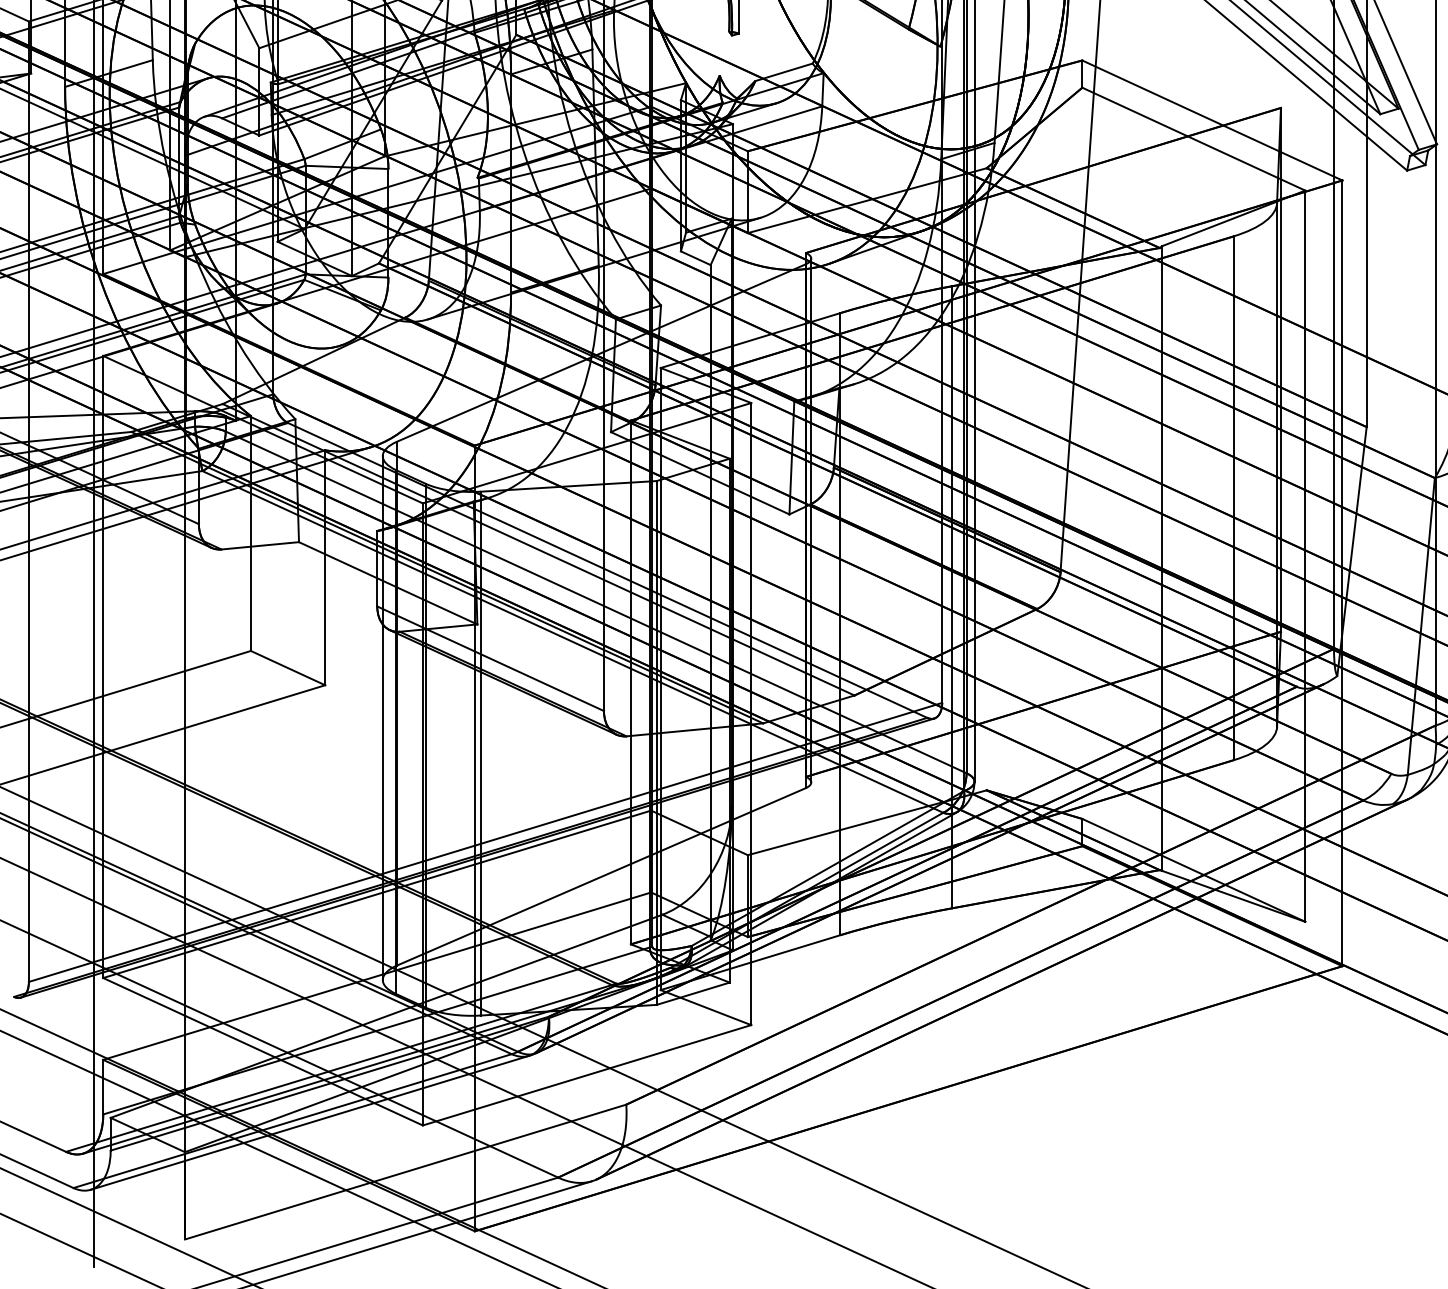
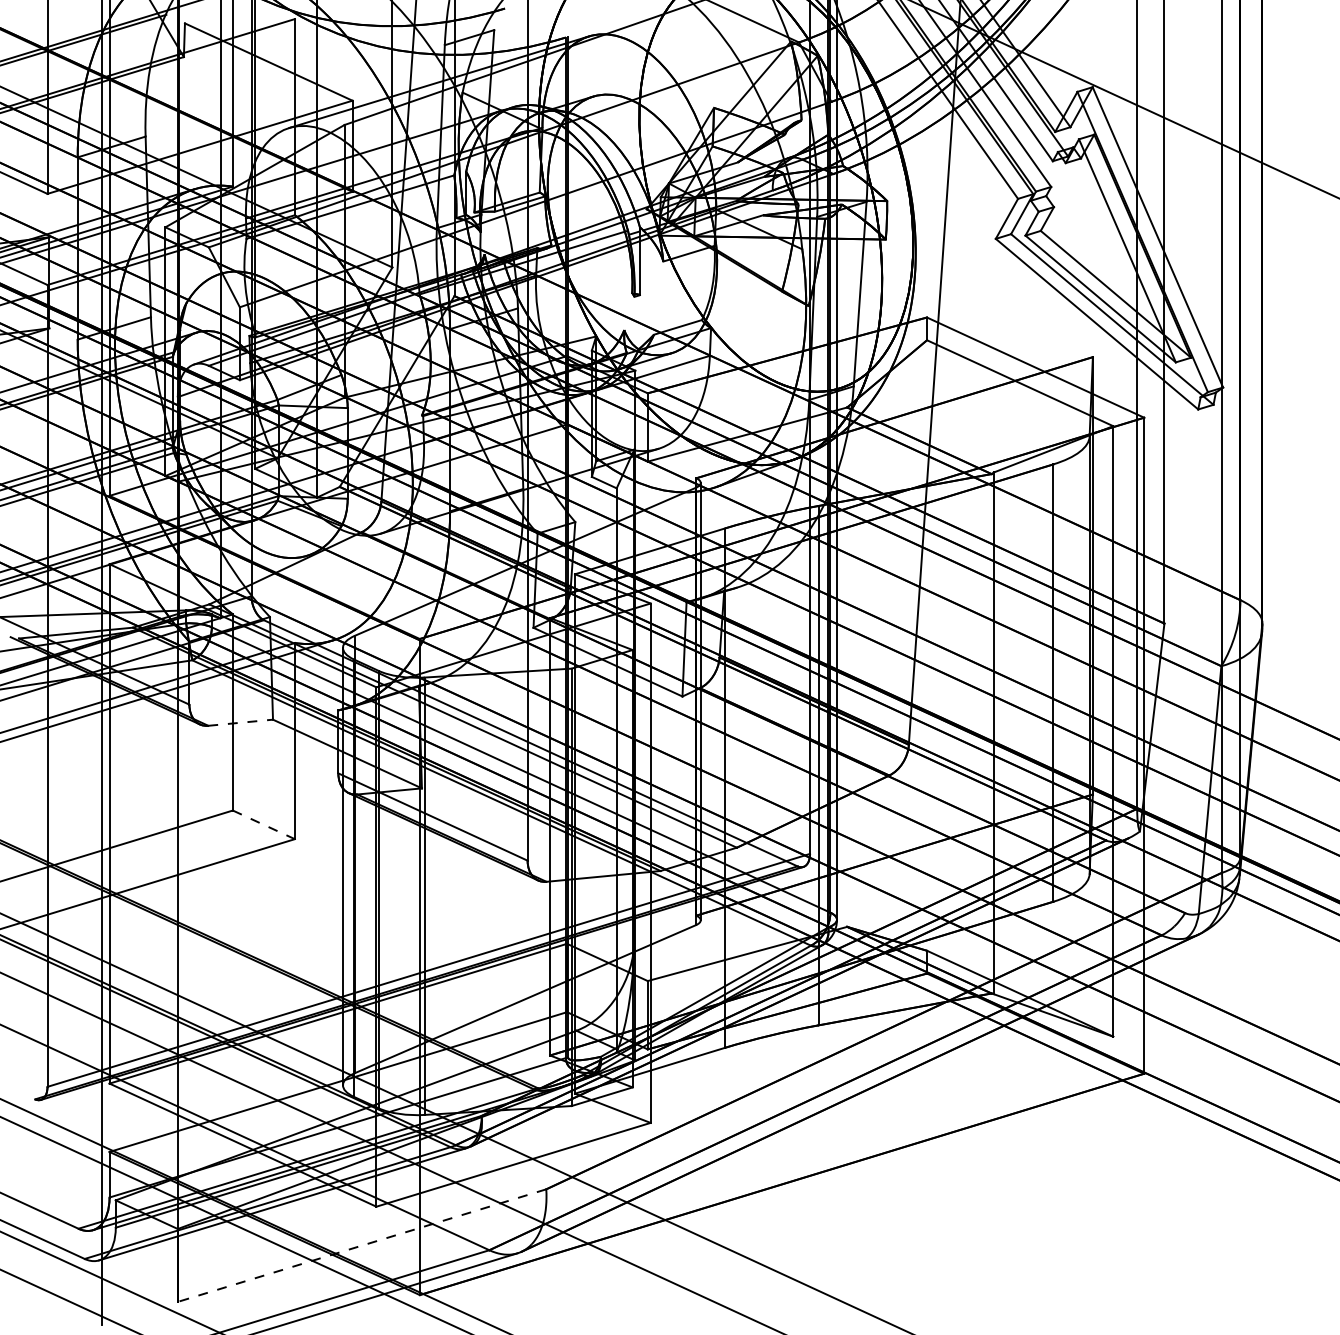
line: (261, 545) -> (241, 722), solid -> dashed
line: (288, 668) -> (264, 825), solid -> dashed
line: (406, 1171) -> (362, 1245), solid -> dashed

